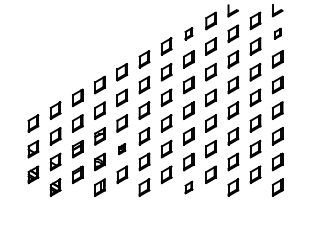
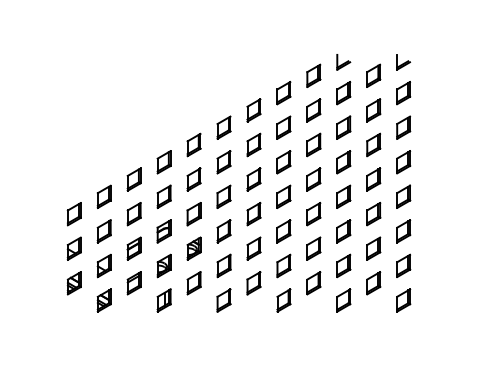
part: (188, 34) -> (283, 93), size x1.43
part: (277, 34) -> (403, 93), size x1.67
part: (121, 149) -> (193, 248), size x1.67
part: (188, 187) -> (283, 300), size x1.43

